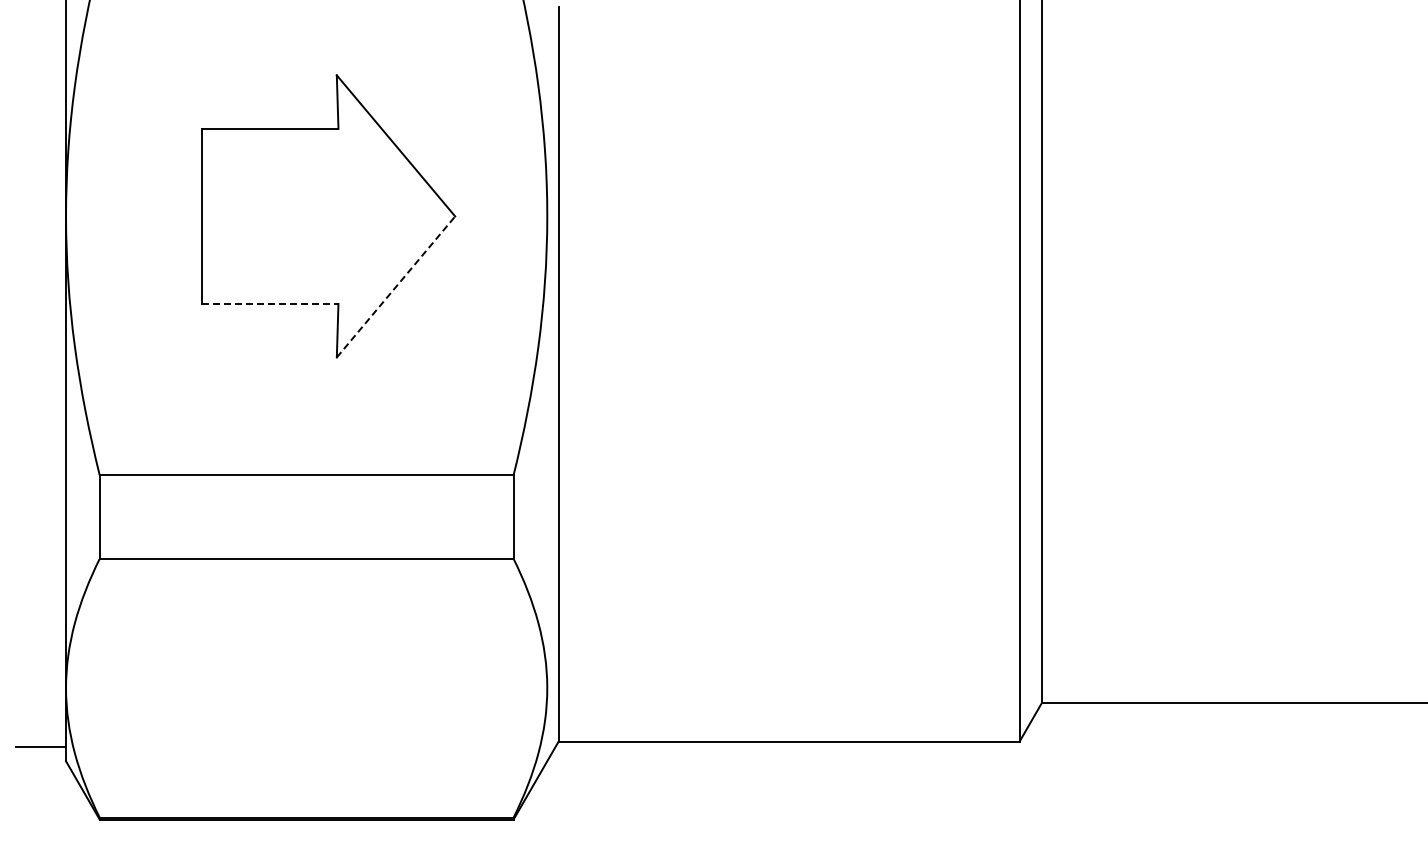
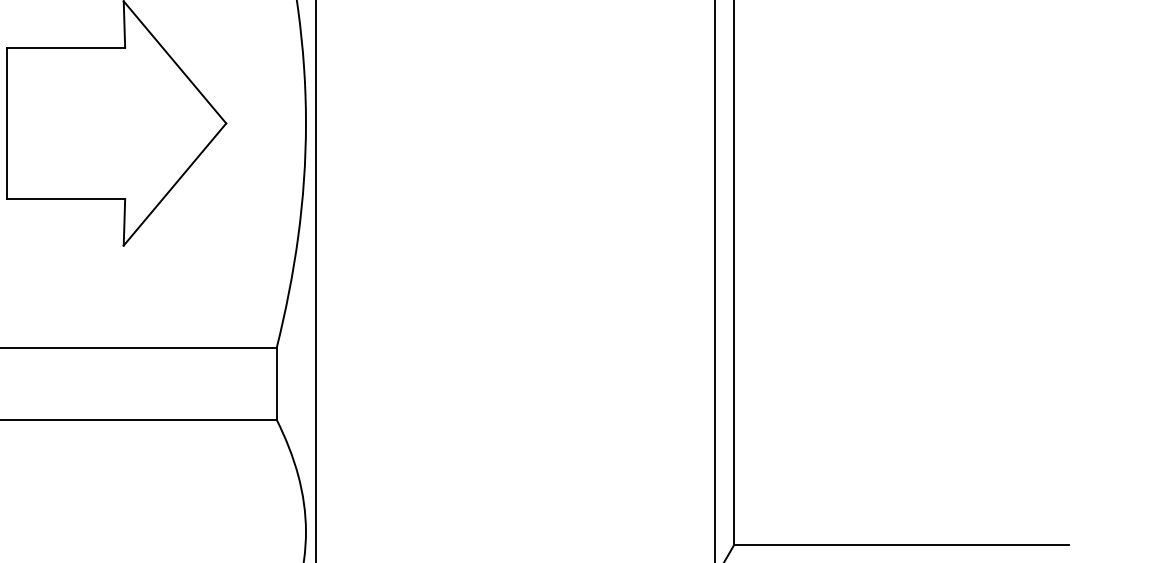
line: (396, 286) -> (175, 184), dashed -> solid
line: (270, 303) -> (66, 198), dashed -> solid

